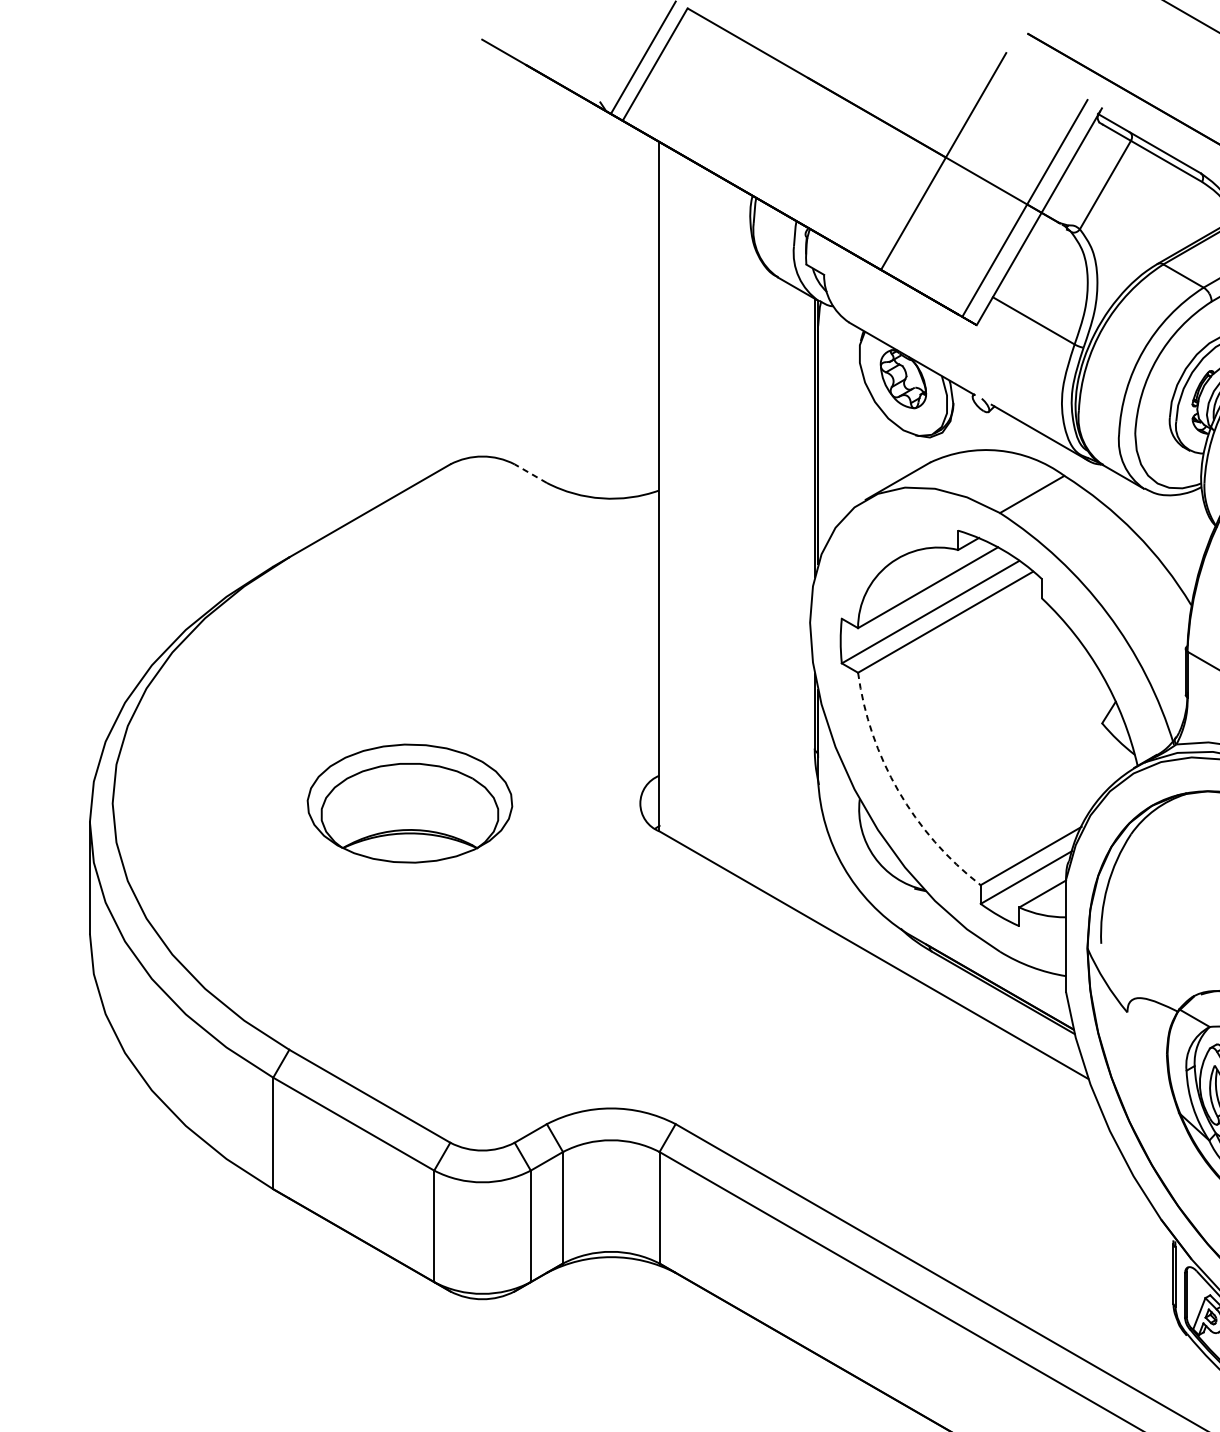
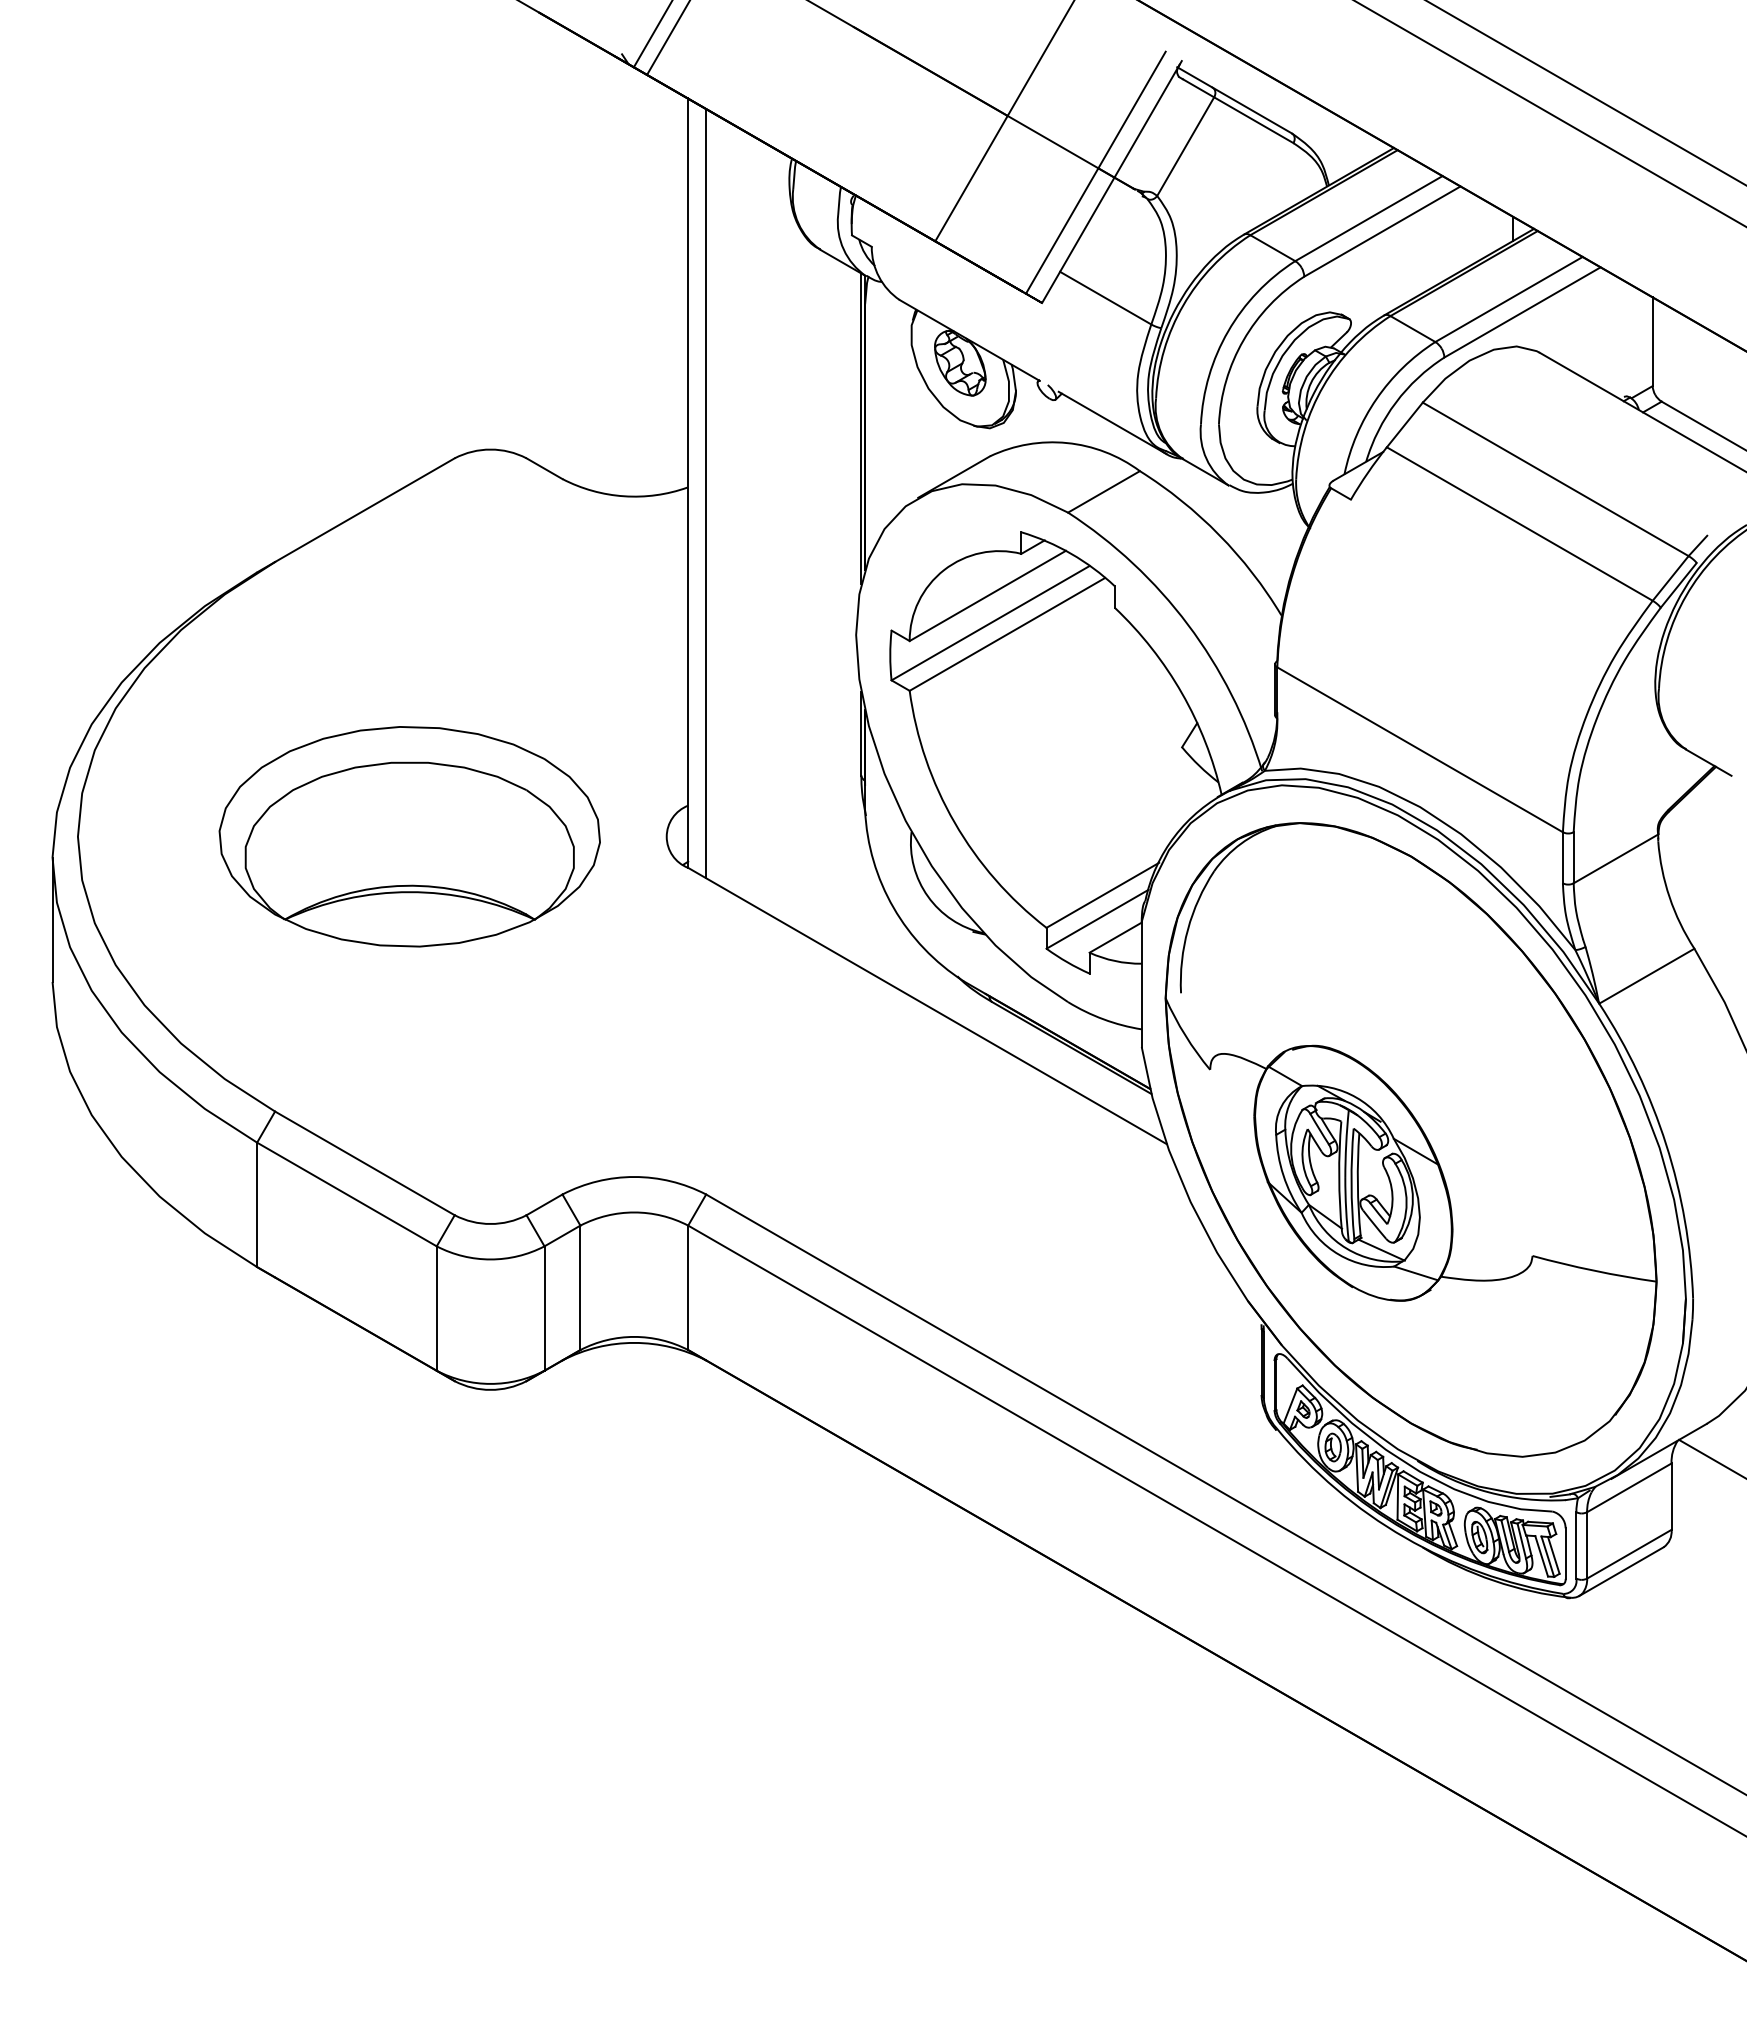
line: (530, 473) -> (544, 468), dashed -> solid
line: (675, 495) -> (706, 493), added
arc: (898, 790) -> (954, 822), dashed -> solid
part: (409, 803) -> (409, 836), size x1.67

